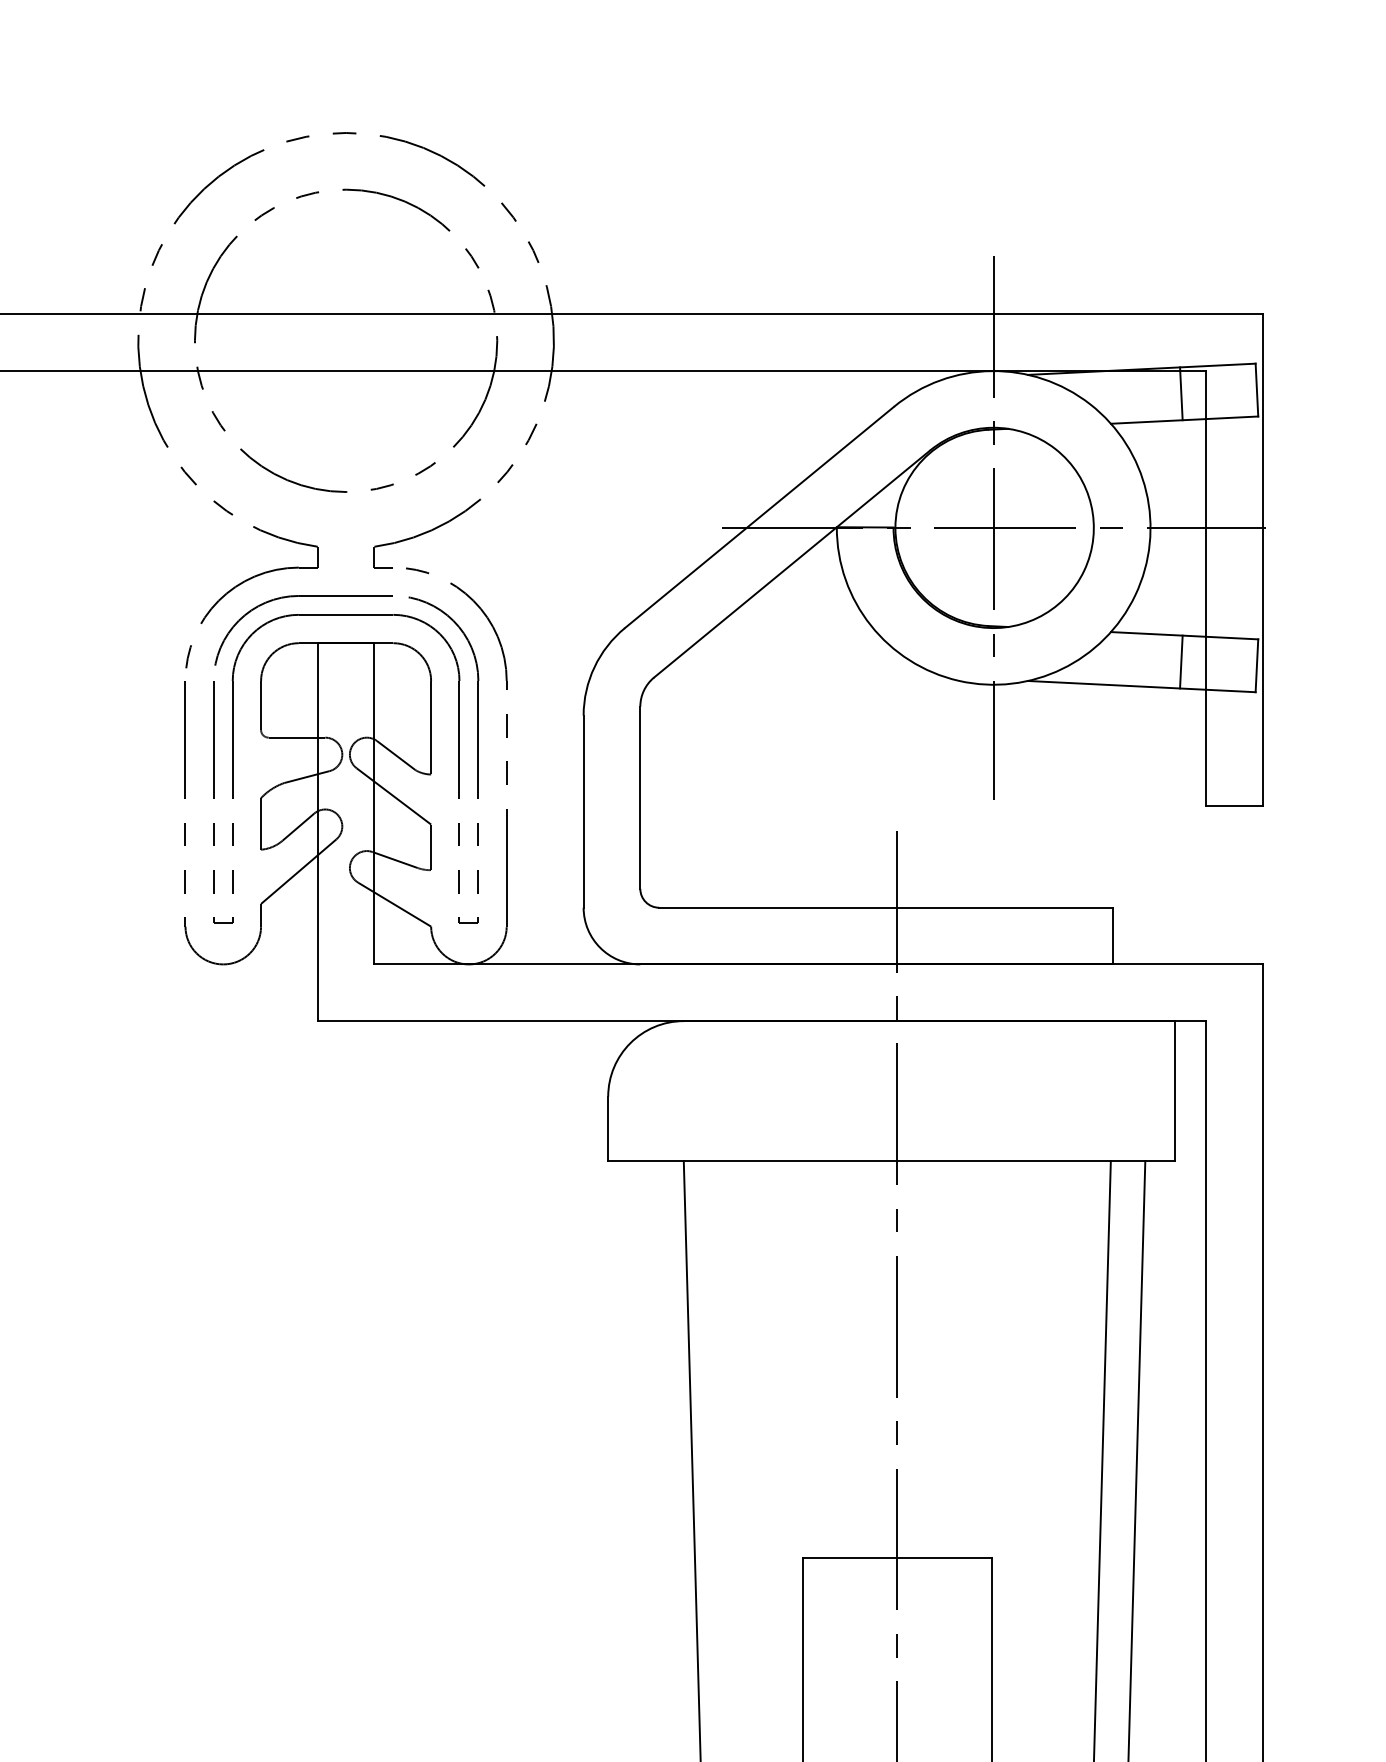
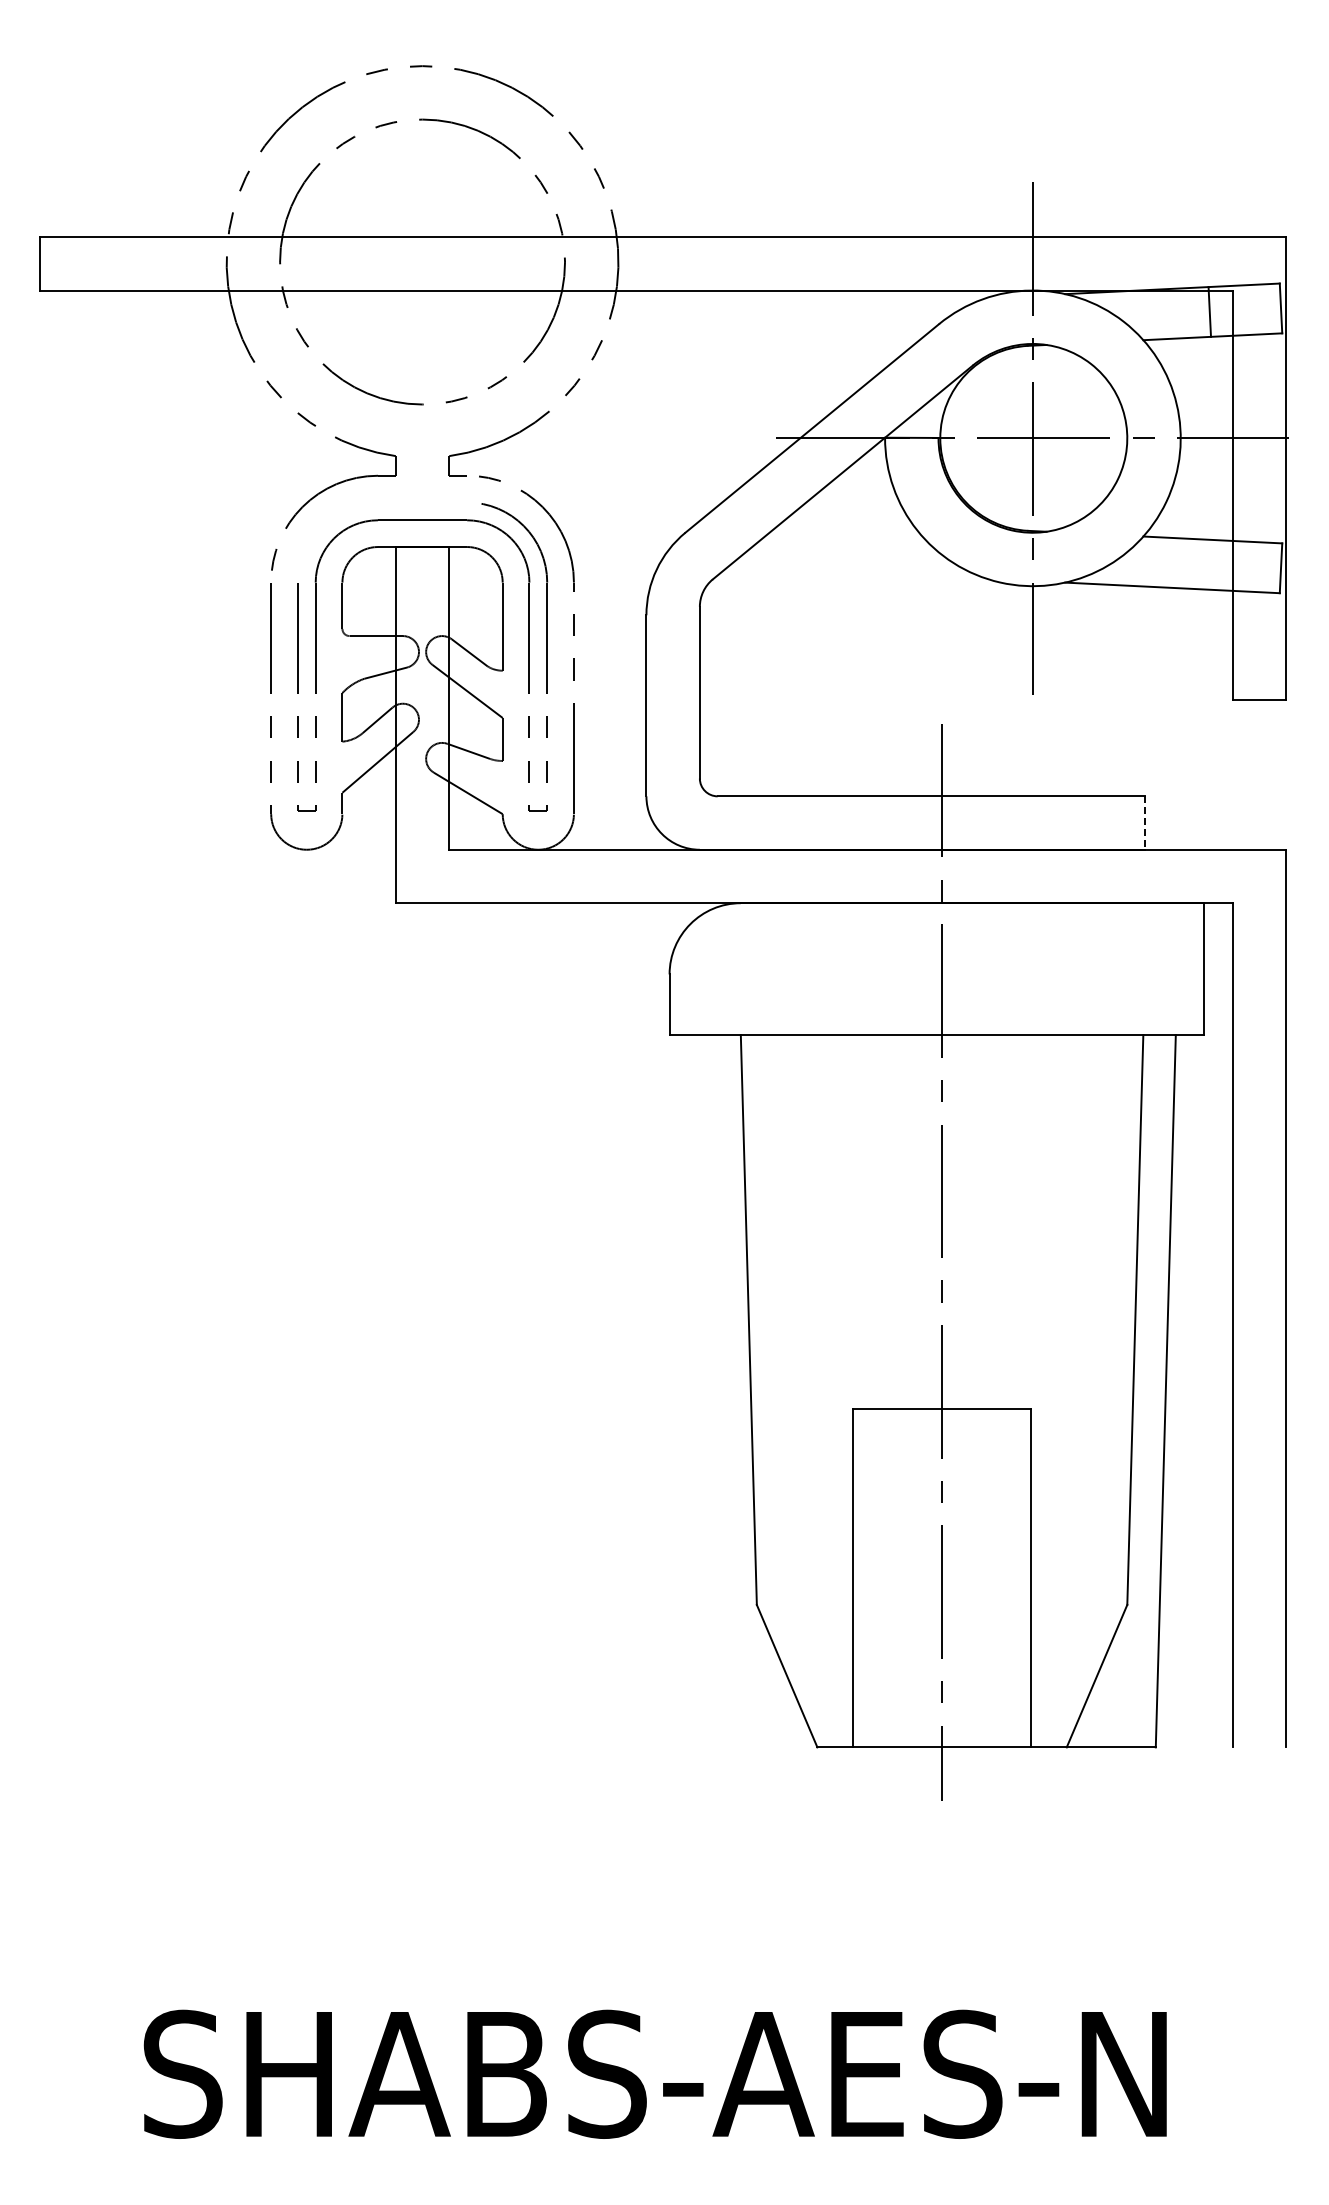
part: (298, 597) -> (377, 503), removed
line: (1181, 661) -> (1209, 564), removed
line: (1113, 936) -> (1145, 823), solid -> dashed

